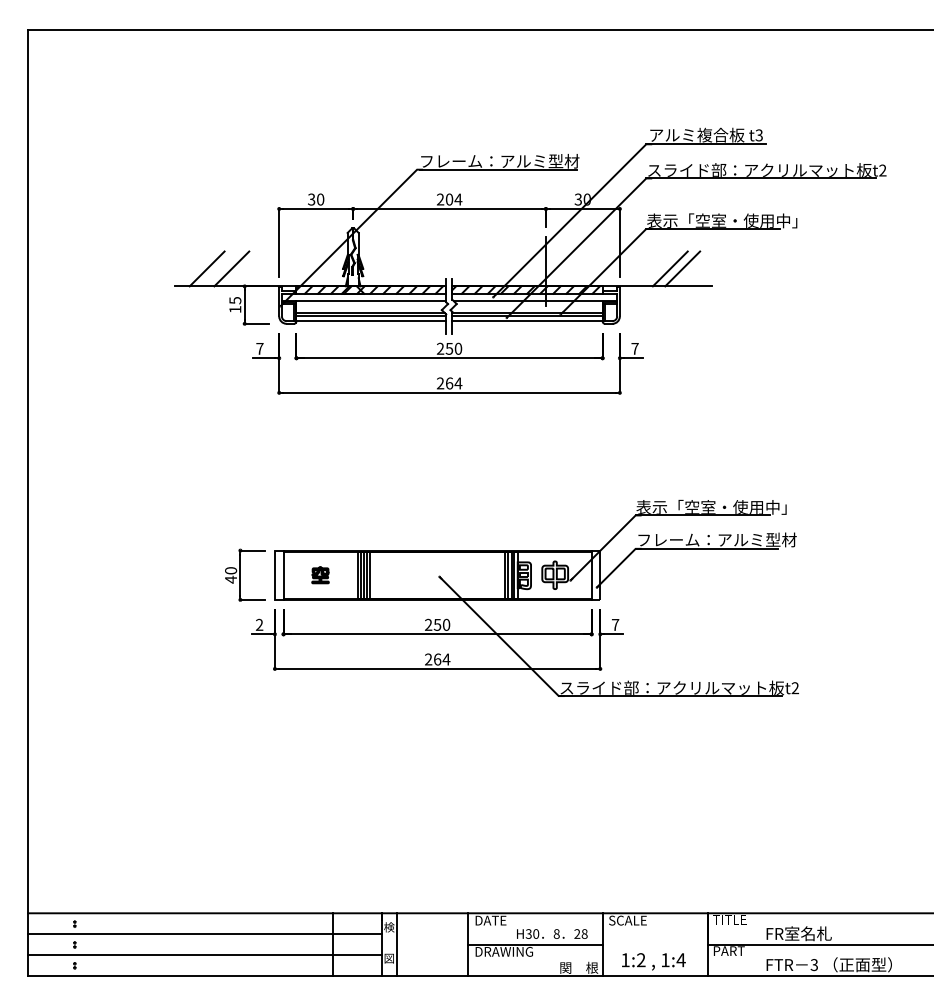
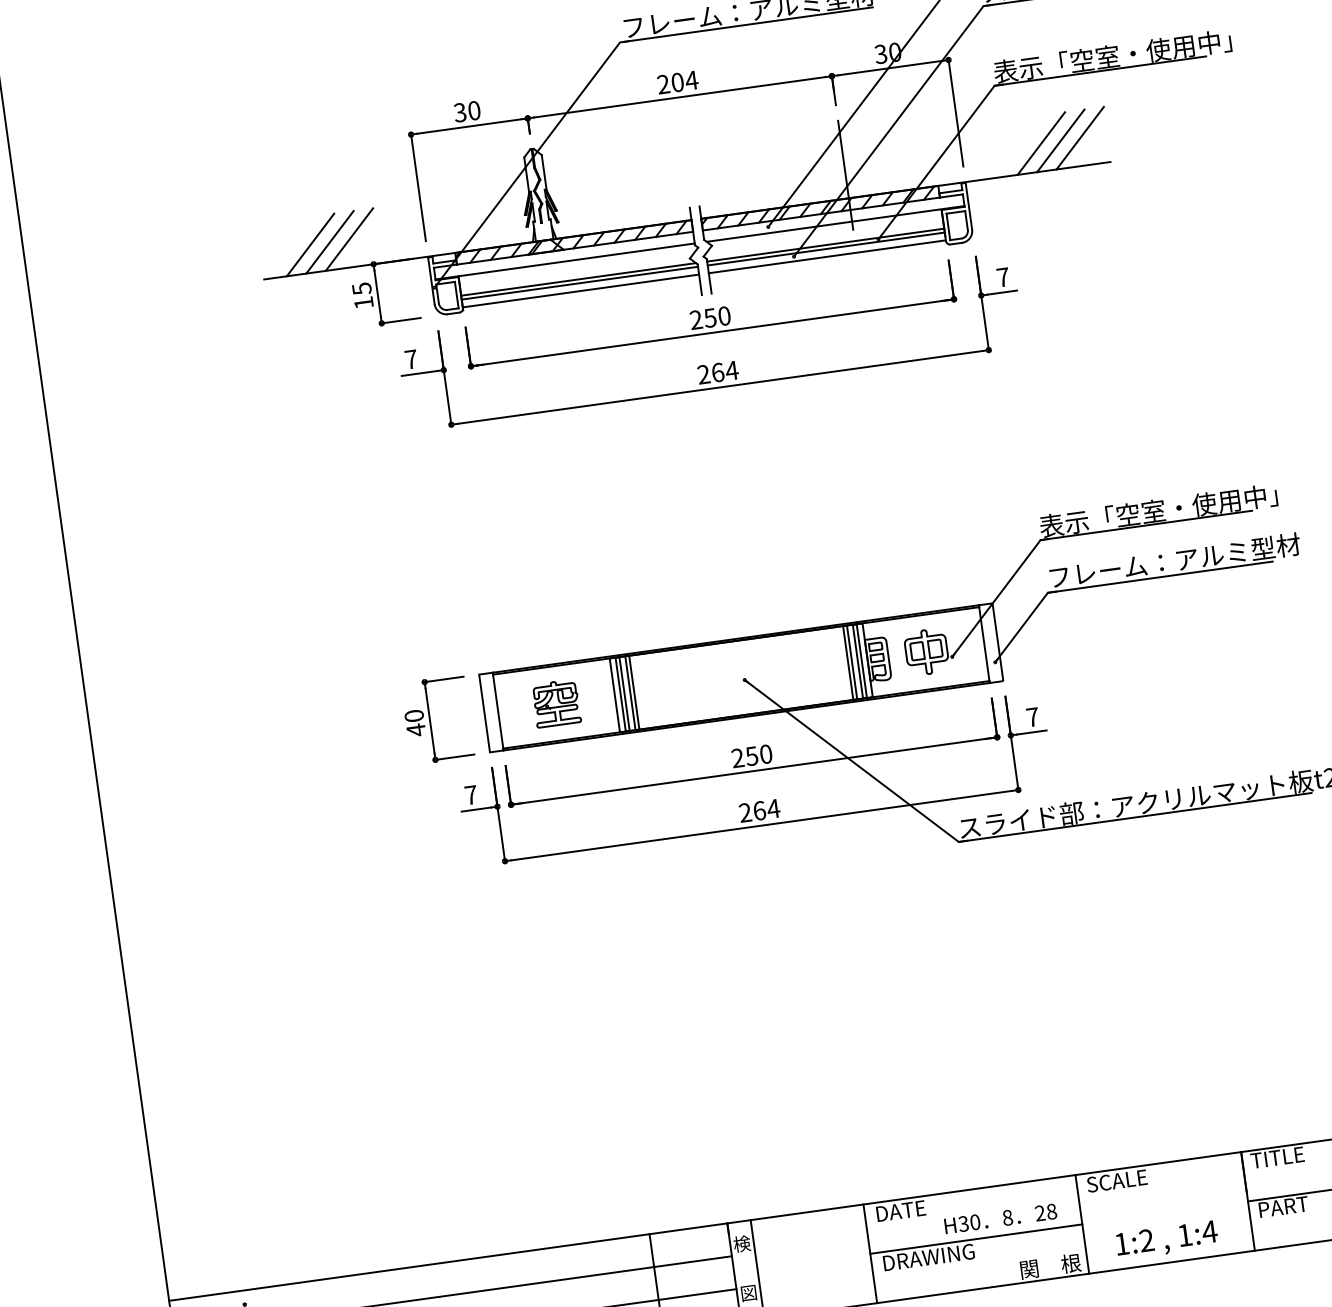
line: (219, 268) -> (329, 241), added
line: (694, 268) -> (1079, 137), added
part: (320, 574) -> (556, 702), size x1.67
text: (259, 624) -> (470, 794), 2 -> 7

